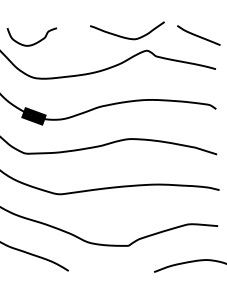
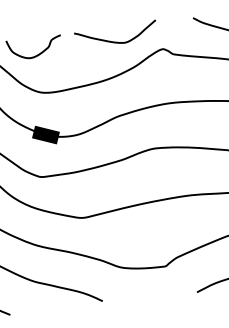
curve: (124, 36) -> (113, 40), moved

